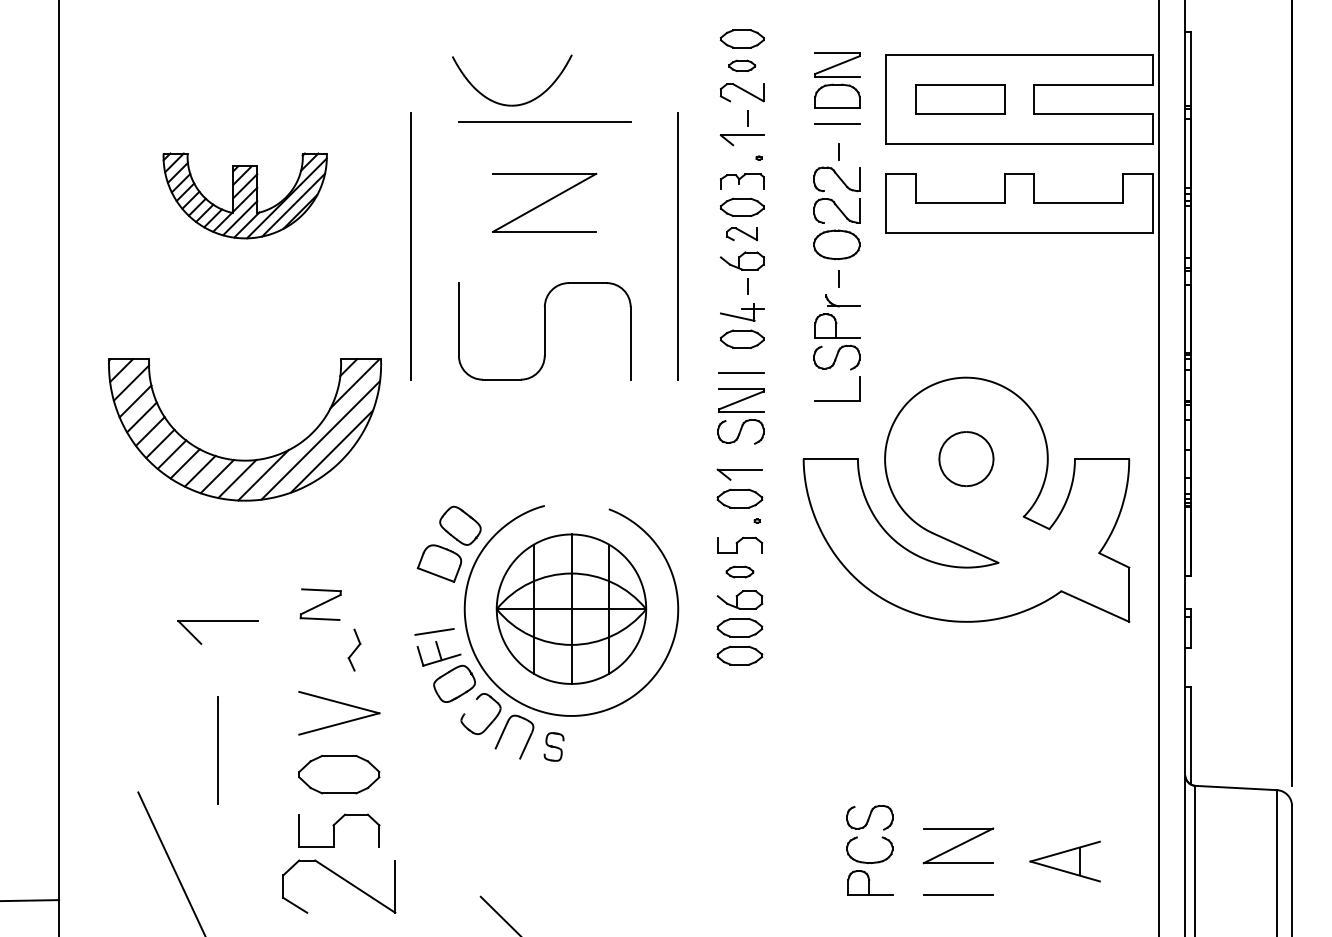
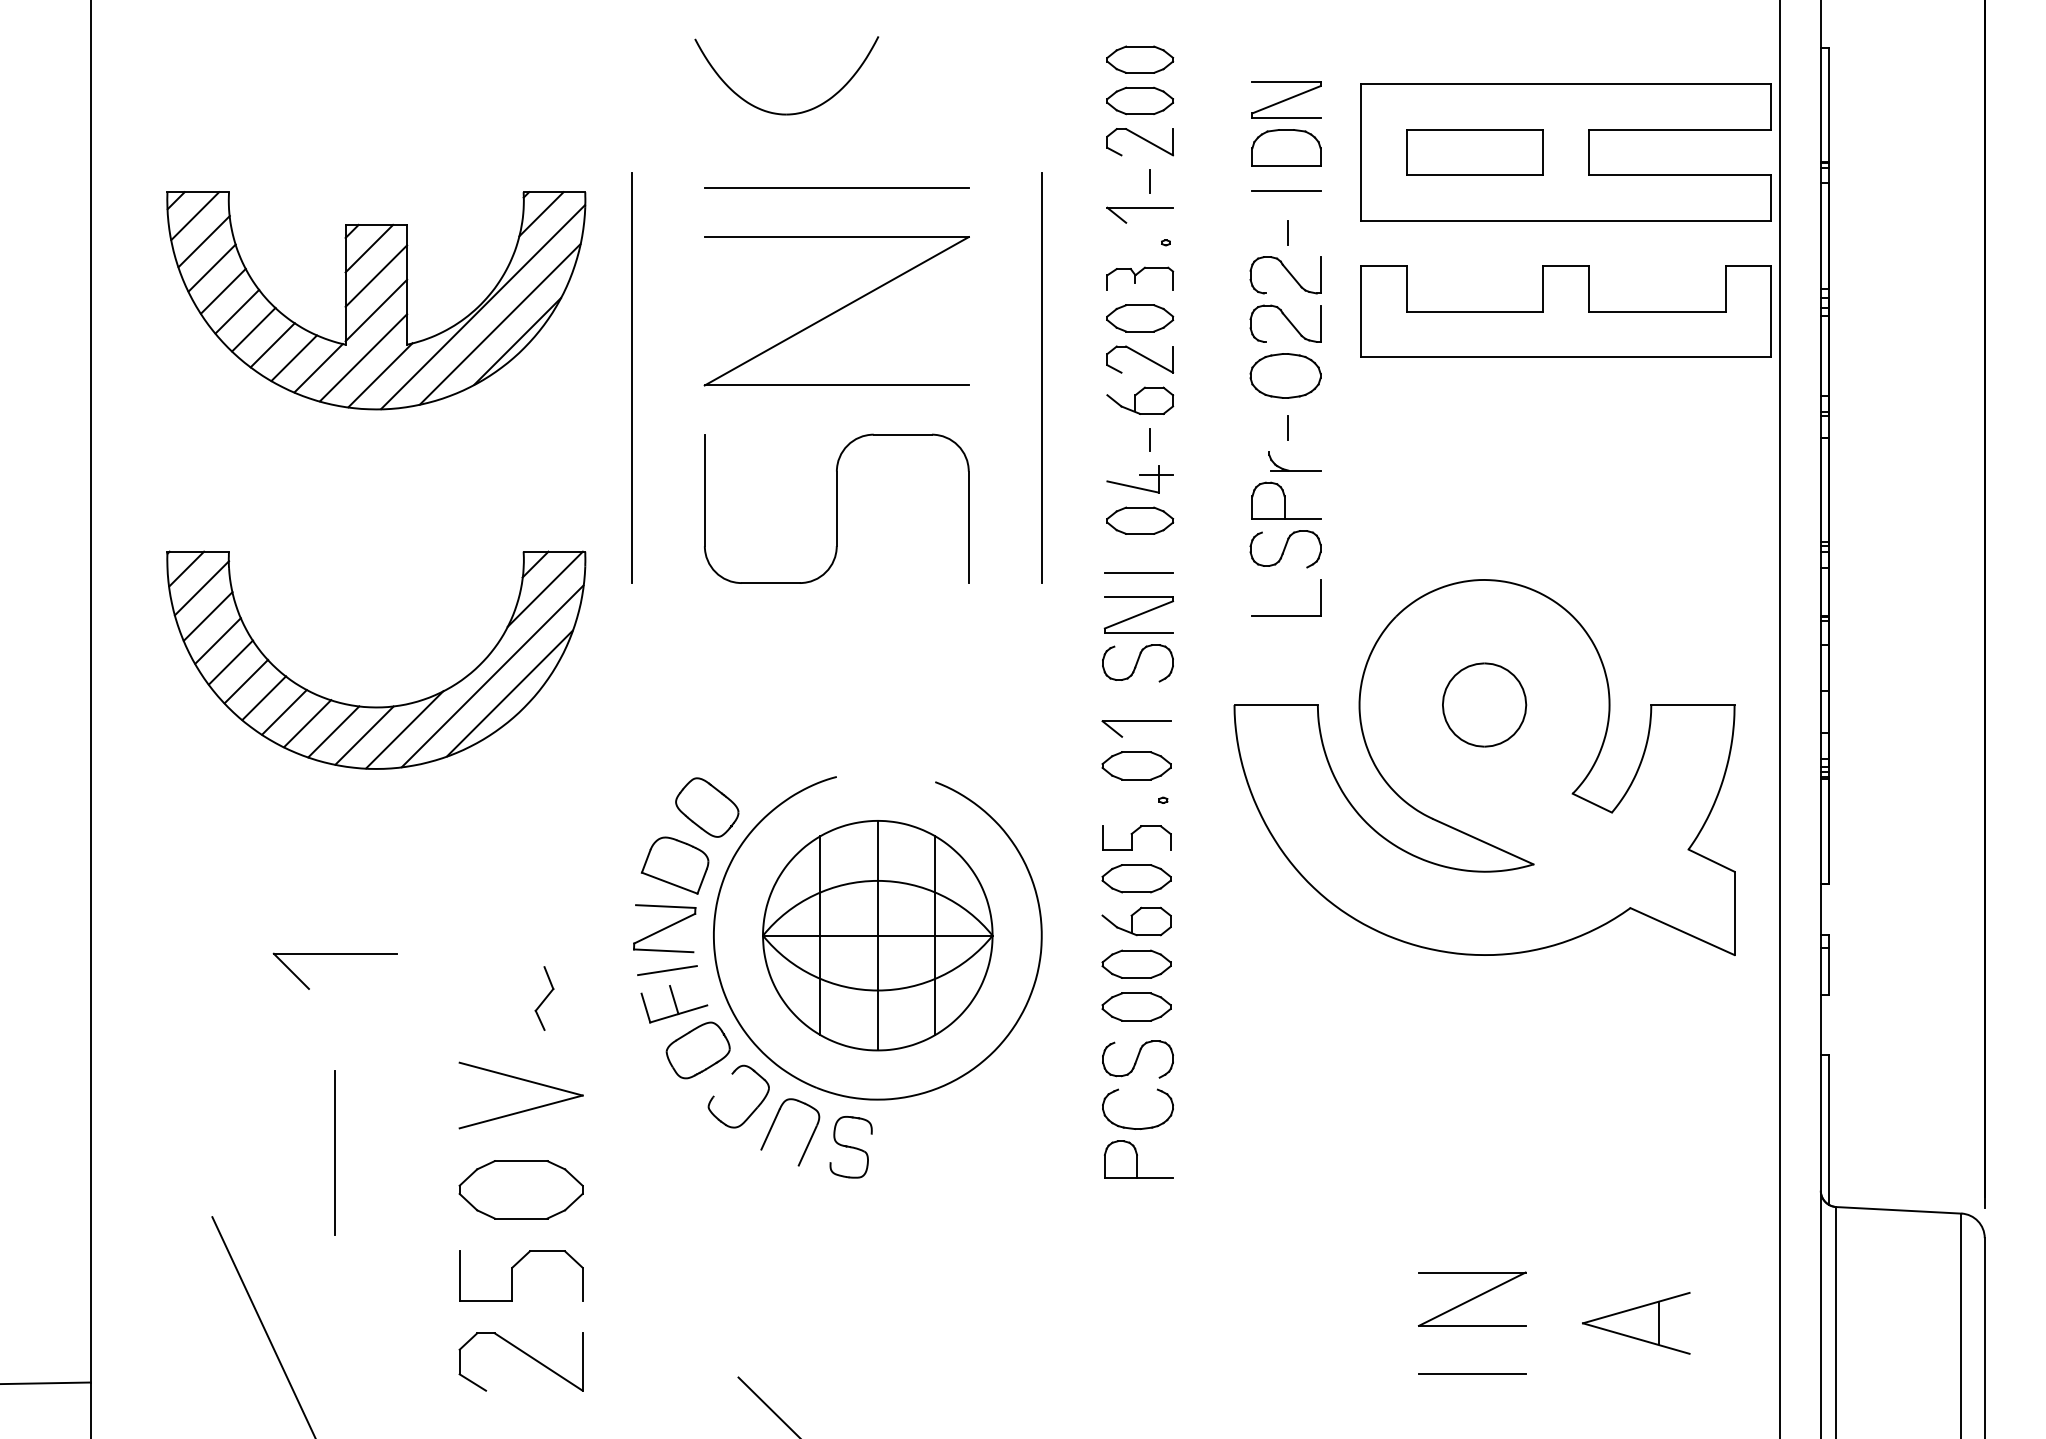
part: (741, 65) -> (1138, 100), size x1.67
part: (512, 104) -> (787, 112), moved
part: (245, 195) -> (377, 300), size x1.67
part: (544, 202) -> (836, 310), size x1.67
part: (741, 233) -> (1138, 358), size x1.43
part: (739, 571) -> (1135, 877), size x1.67
part: (320, 604) -> (664, 928), moved
part: (553, 746) -> (850, 1146), size x1.43
part: (865, 861) -> (1131, 1126), moved
part: (339, 886) -> (521, 1361), size x0.71

